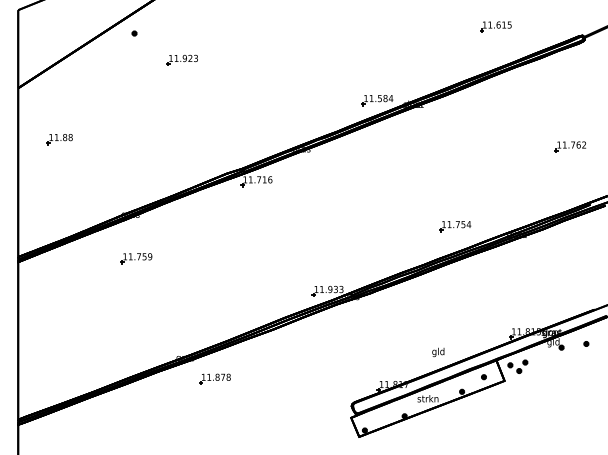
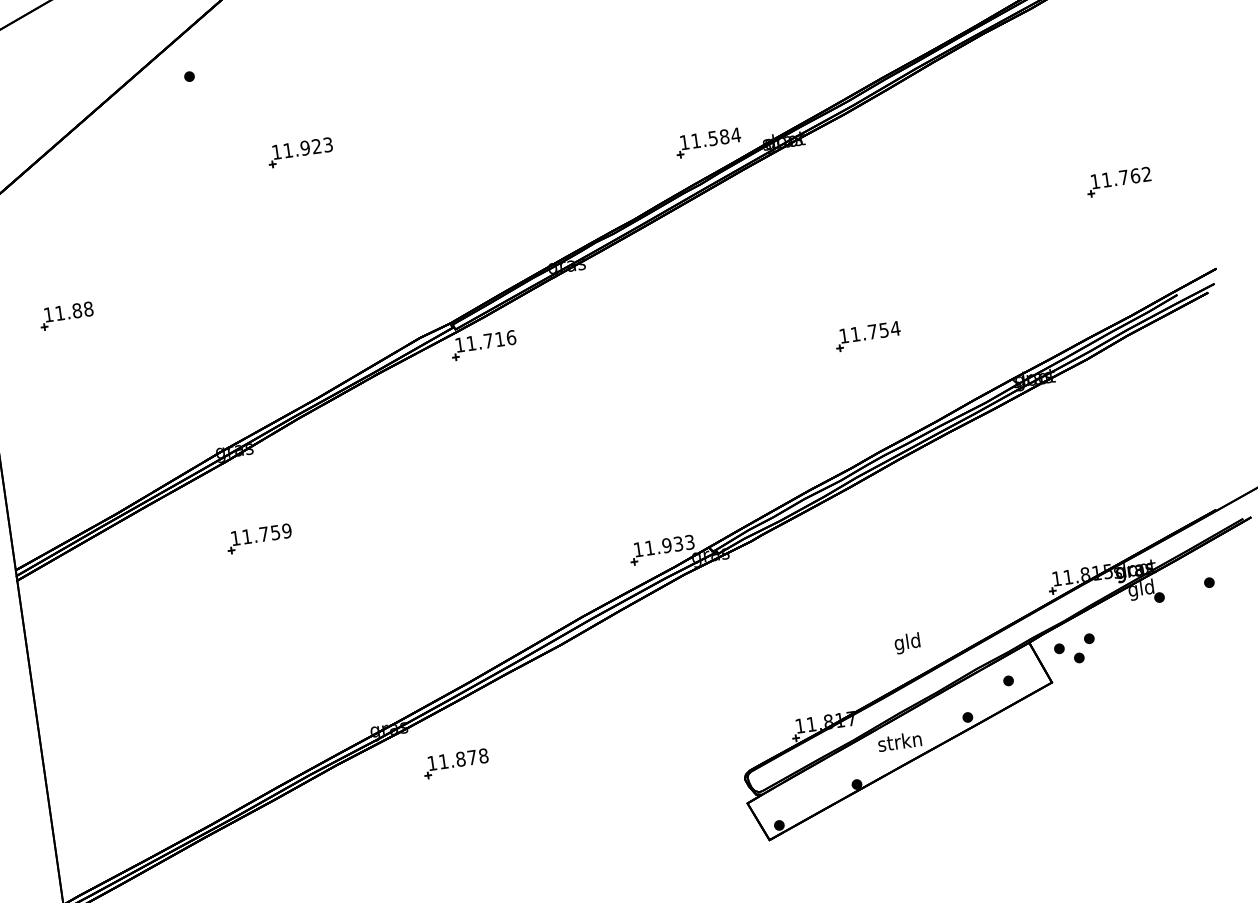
part: (181, 59) -> (298, 151), moved
part: (455, 226) -> (868, 336), moved

